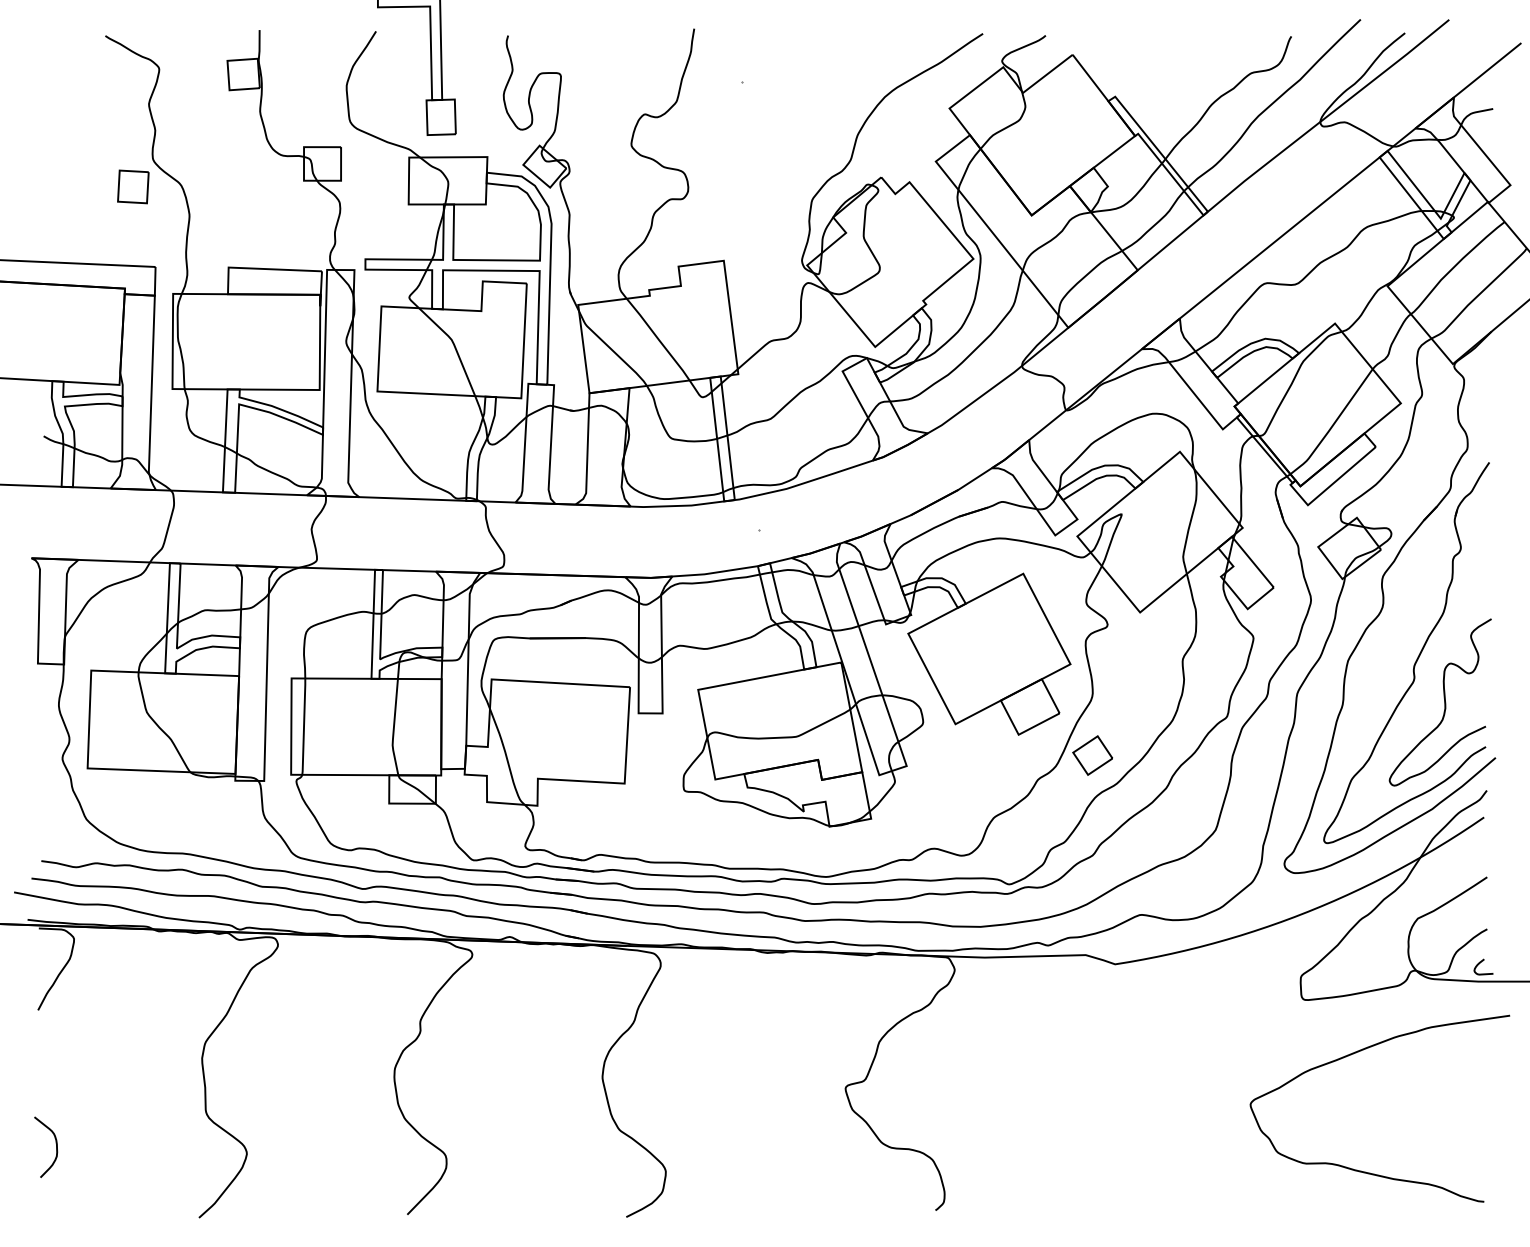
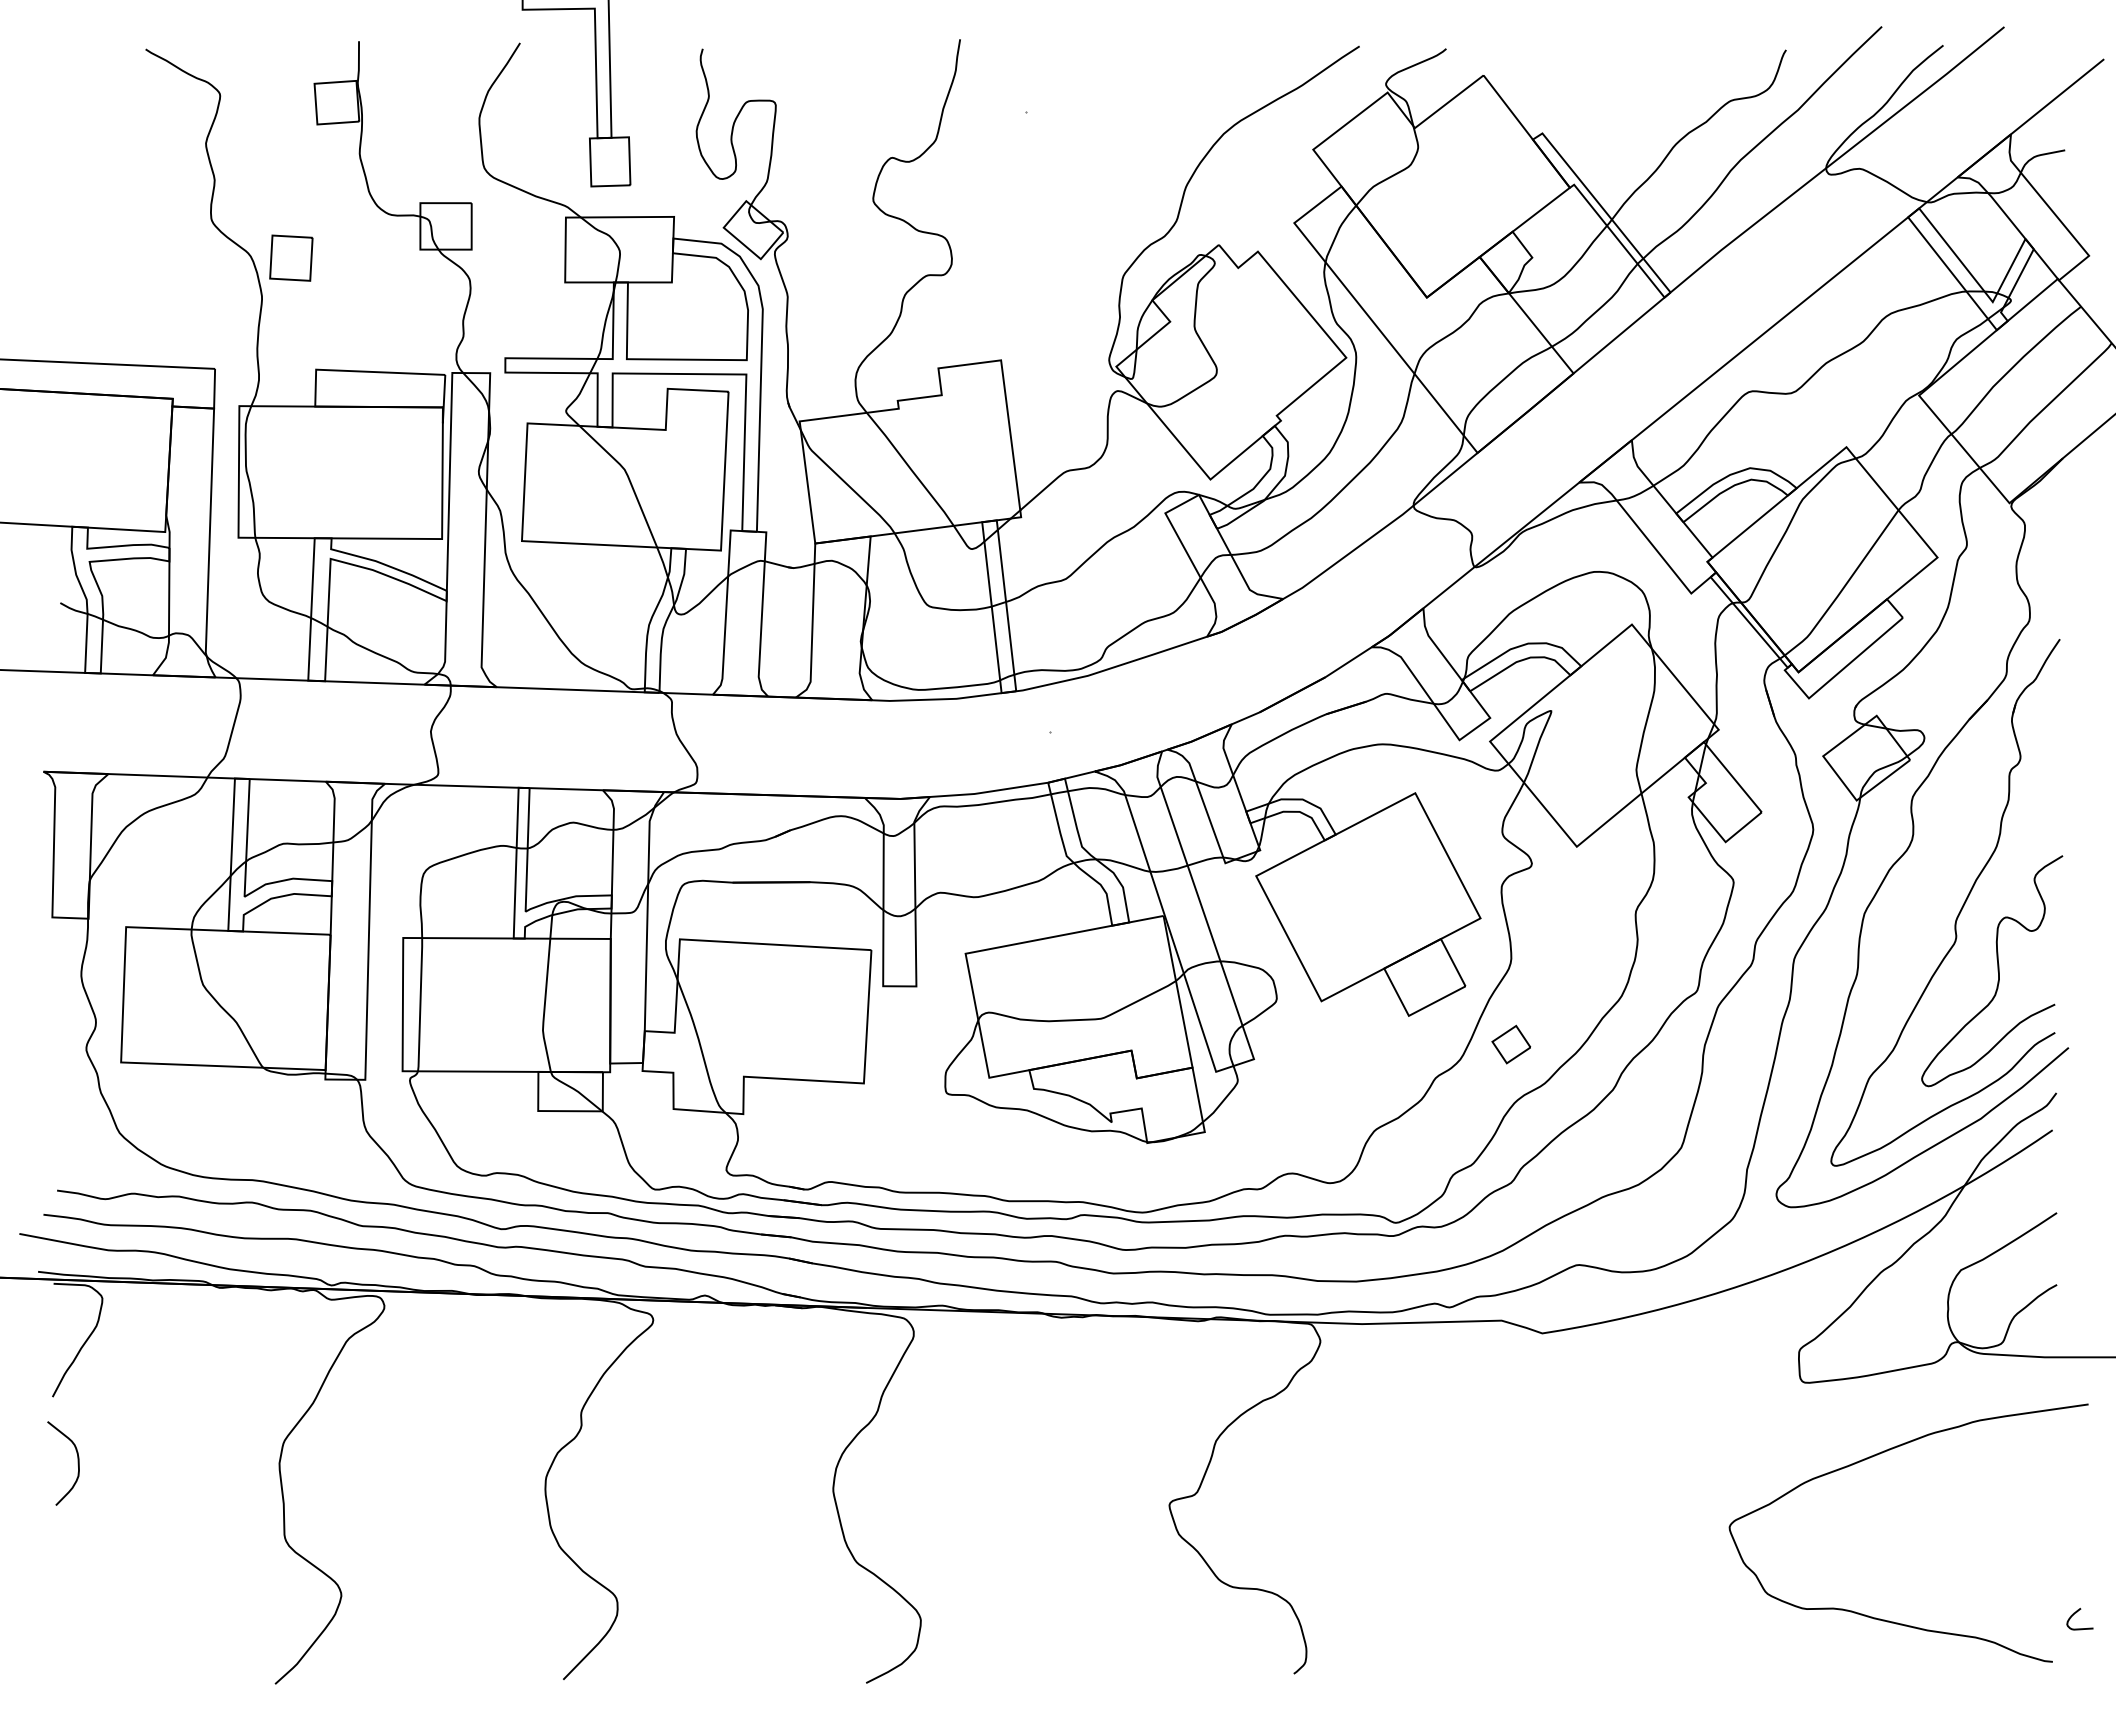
part: (133, 186) -> (291, 257), moved
part: (1092, 755) -> (1511, 1044), size x0.7
curve: (1481, 962) -> (2076, 1613), moved
curve: (56, 1147) -> (77, 1463), moved

